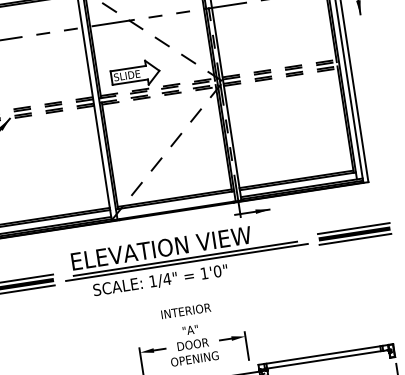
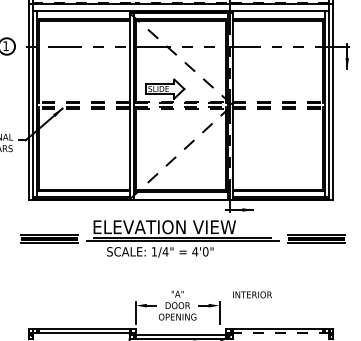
text: (204, 273) -> (195, 251), 1'0" -> 4'0"
text: (185, 310) -> (252, 294), moved
line: (323, 360) -> (277, 333), solid -> dashed

